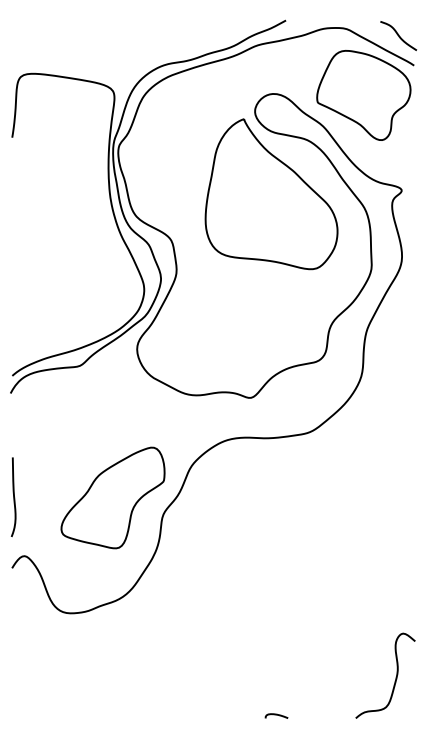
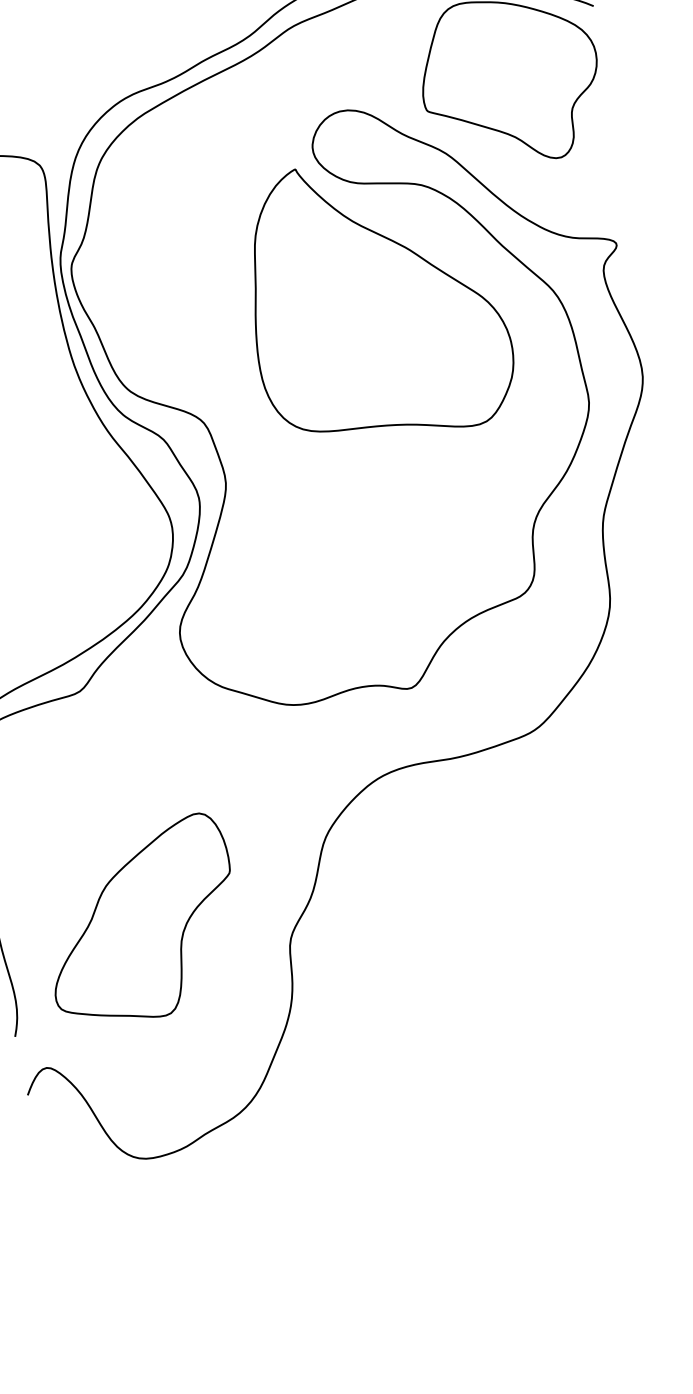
part: (112, 497) -> (139, 921), moved
curve: (276, 715) -> (576, 1272), removed

